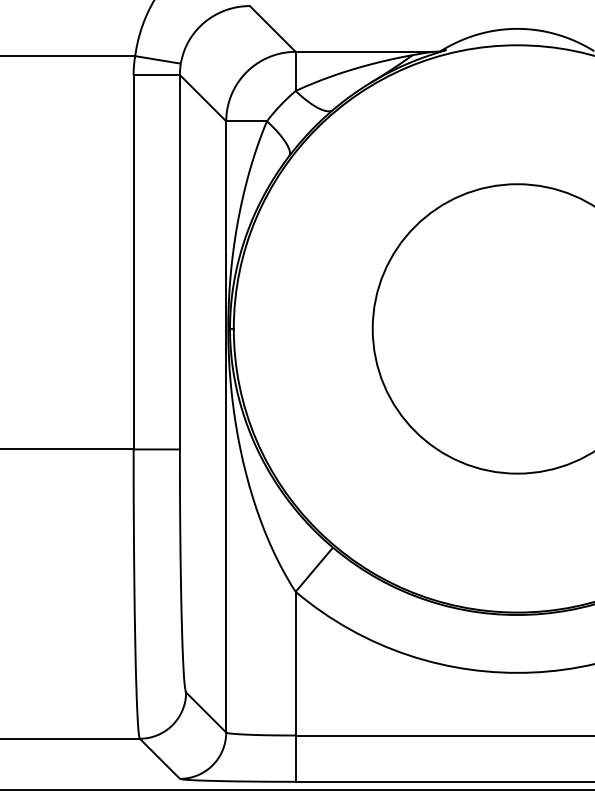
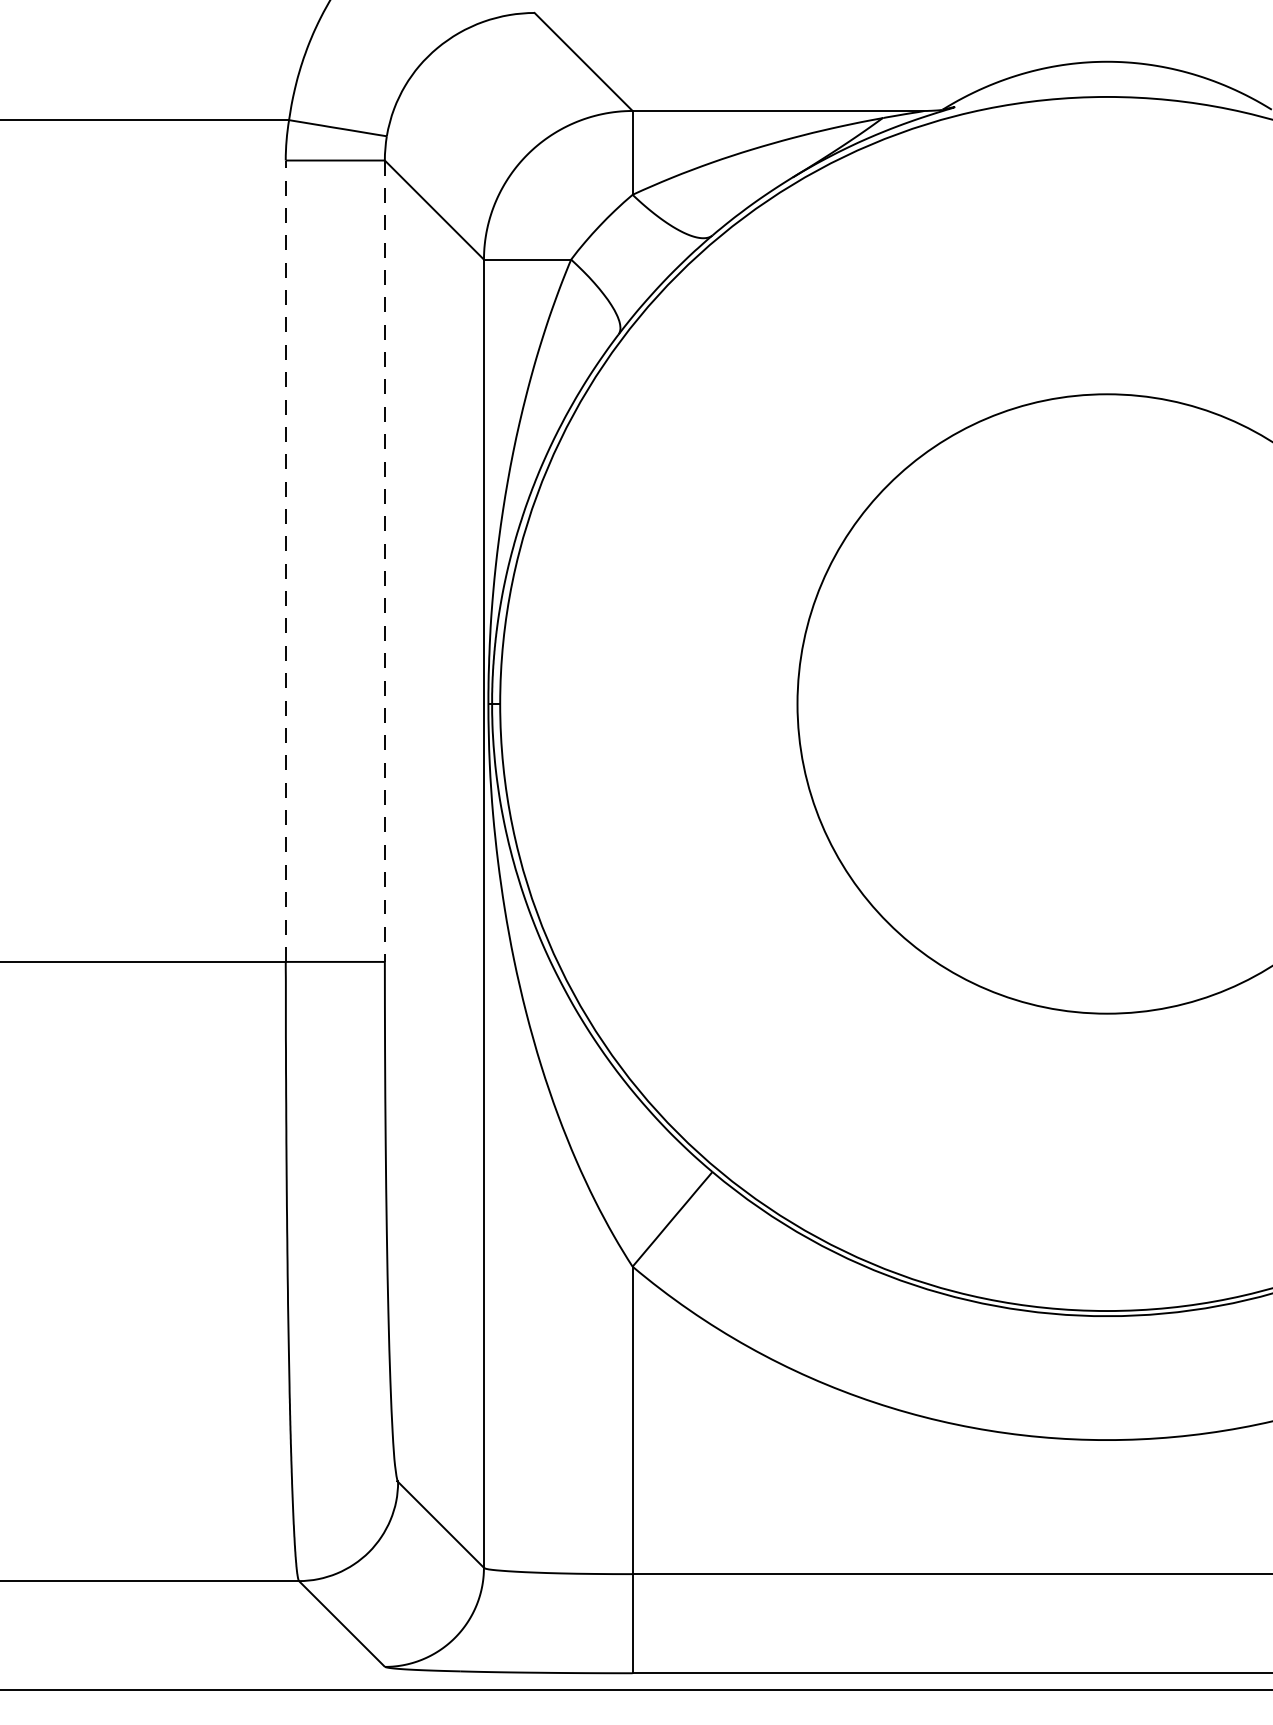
line: (133, 261) -> (285, 559), solid -> dashed
line: (179, 262) -> (383, 561), solid -> dashed

